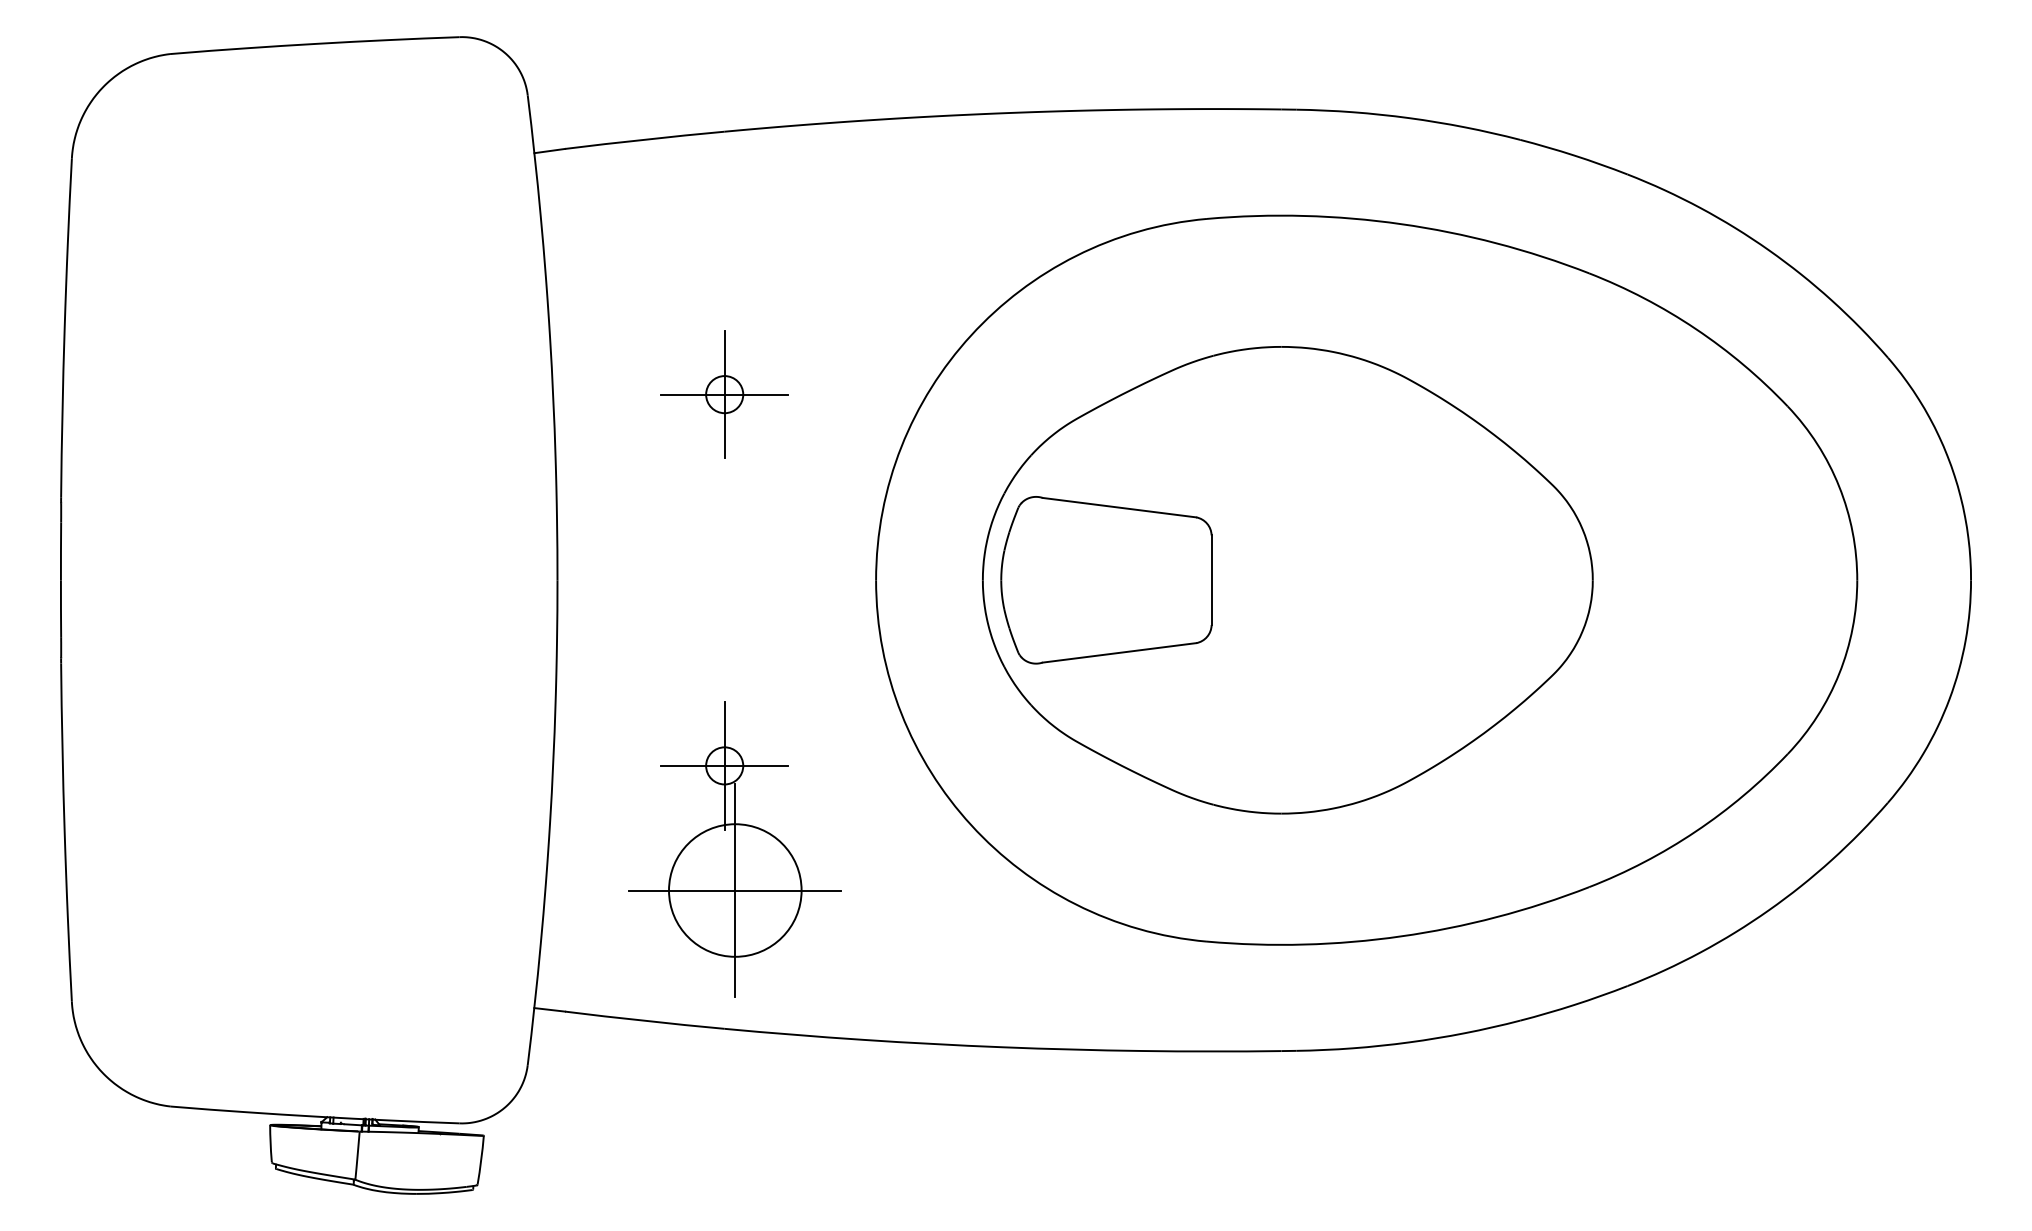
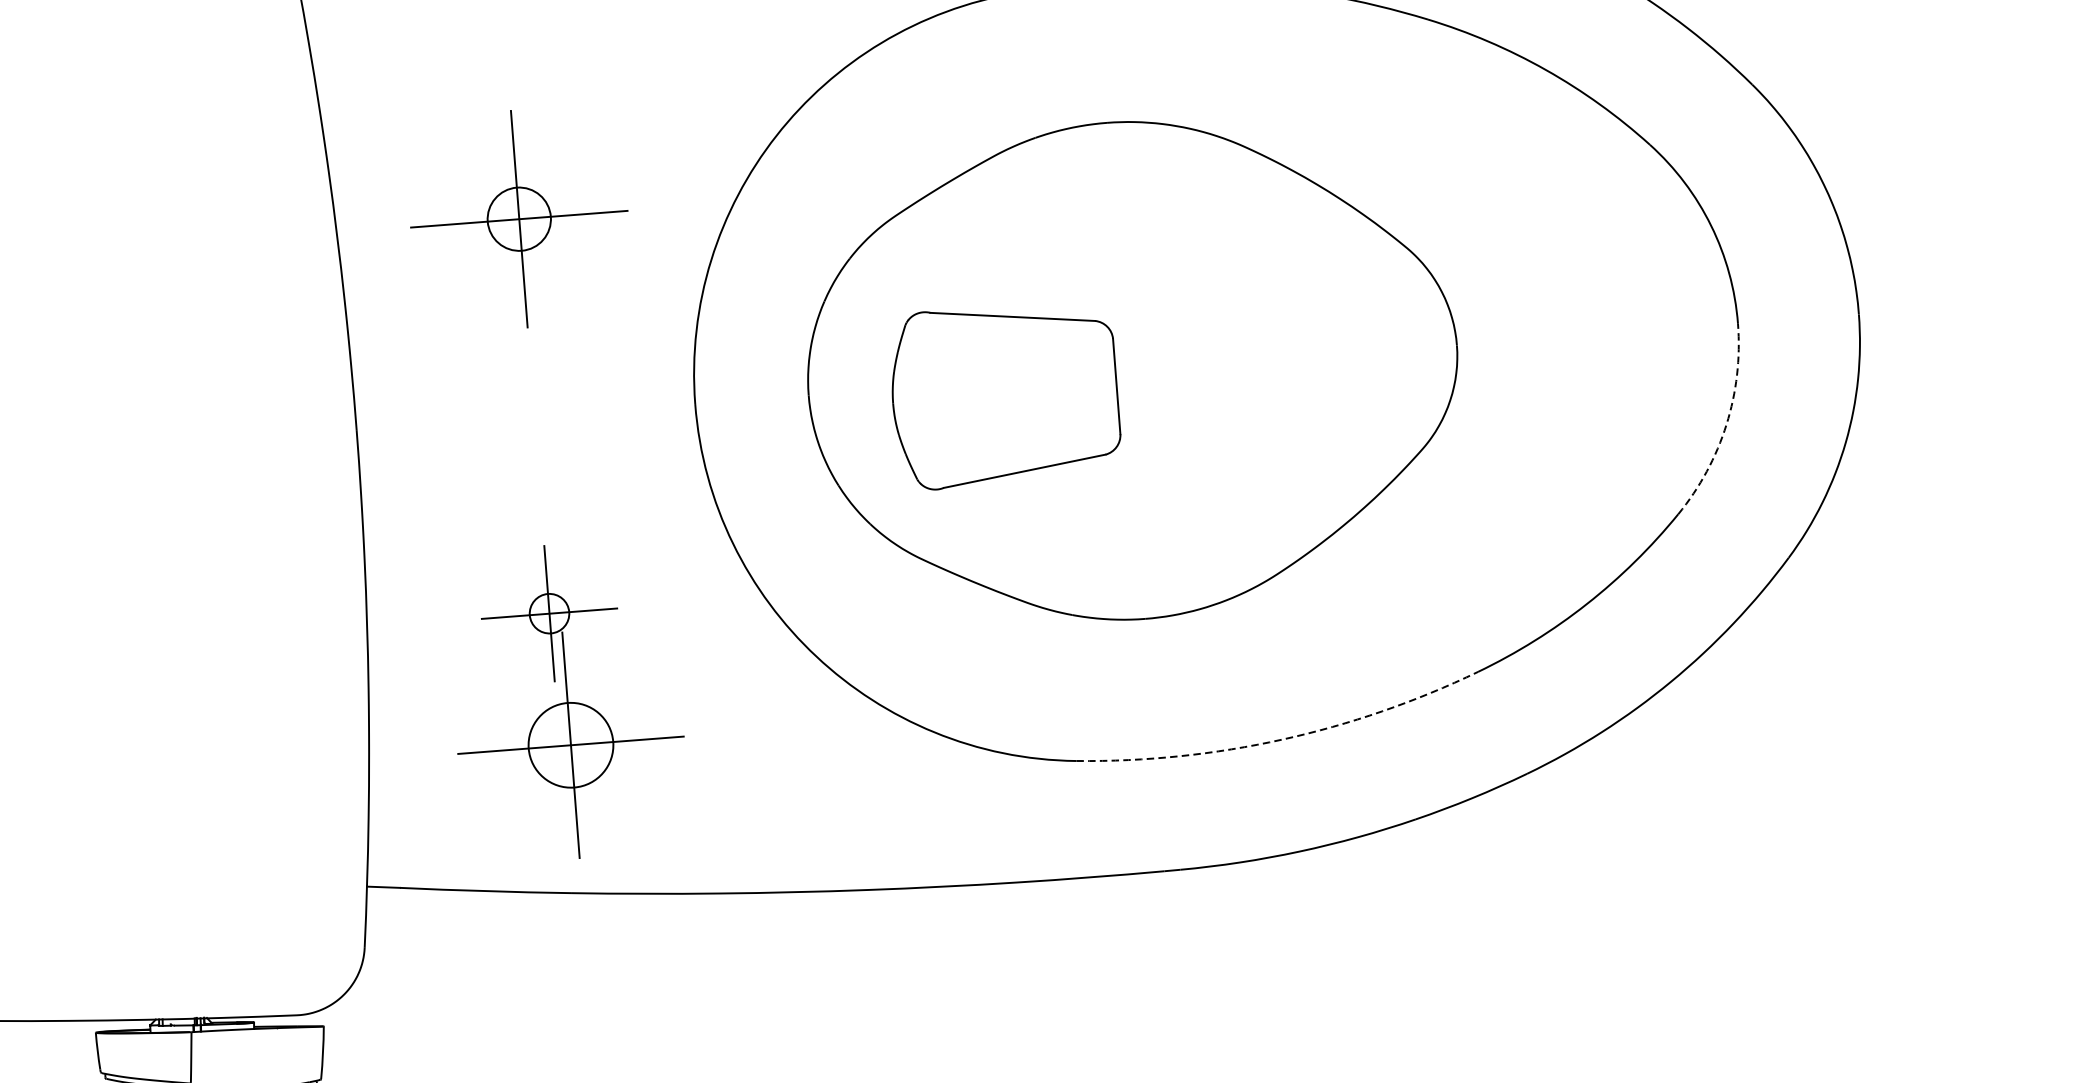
part: (724, 394) -> (518, 219), size x1.6
part: (1106, 580) -> (1005, 395), moved
arc: (1839, 673) -> (1726, 424), solid -> dashed
circle: (735, 890) -> (571, 745), size x0.6
arc: (1401, 936) -> (1282, 739), solid -> dashed

